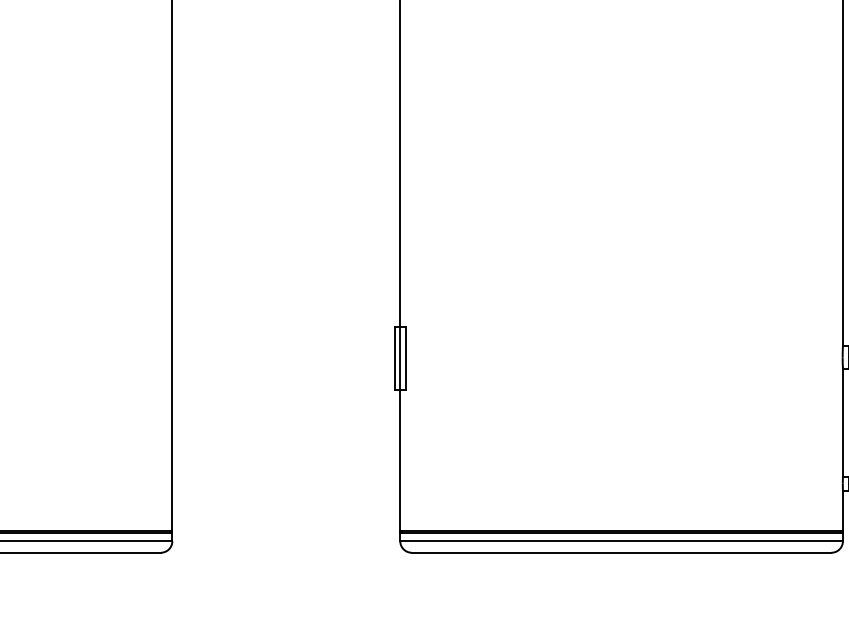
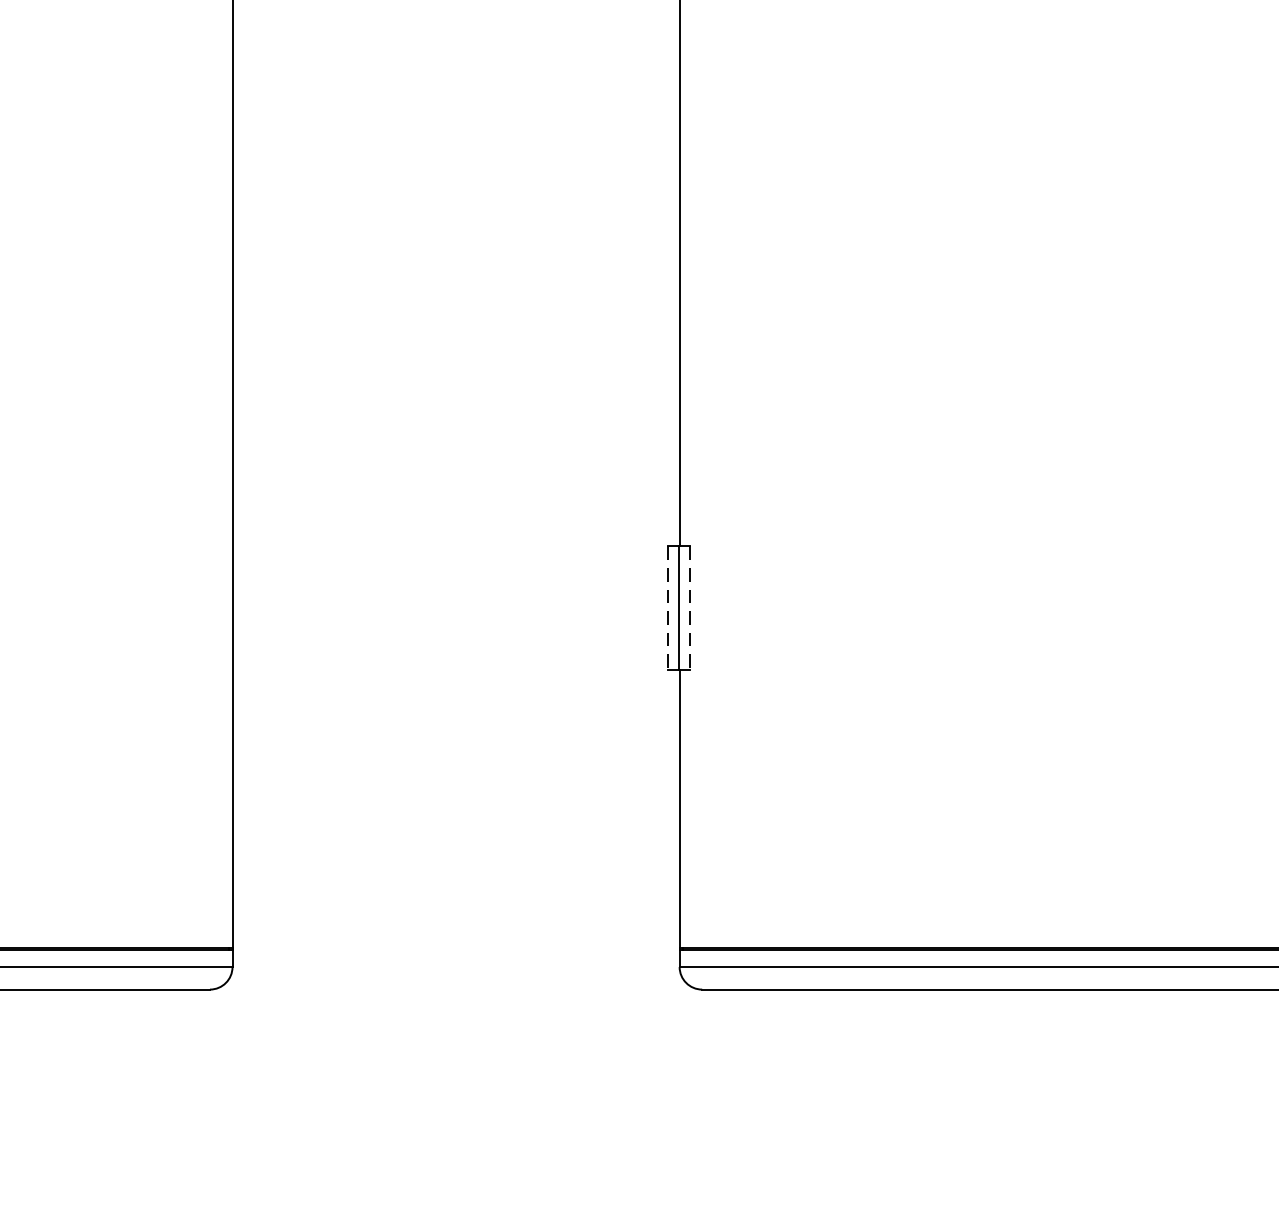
line: (394, 358) -> (668, 608), solid -> dashed
line: (405, 358) -> (689, 608), solid -> dashed

